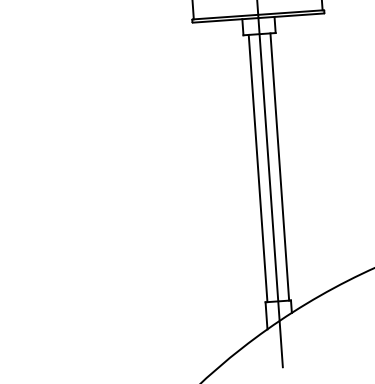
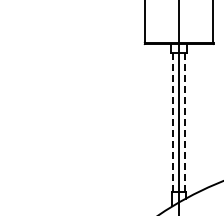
line: (279, 167) -> (184, 122), solid -> dashed
line: (258, 168) -> (173, 122), solid -> dashed

